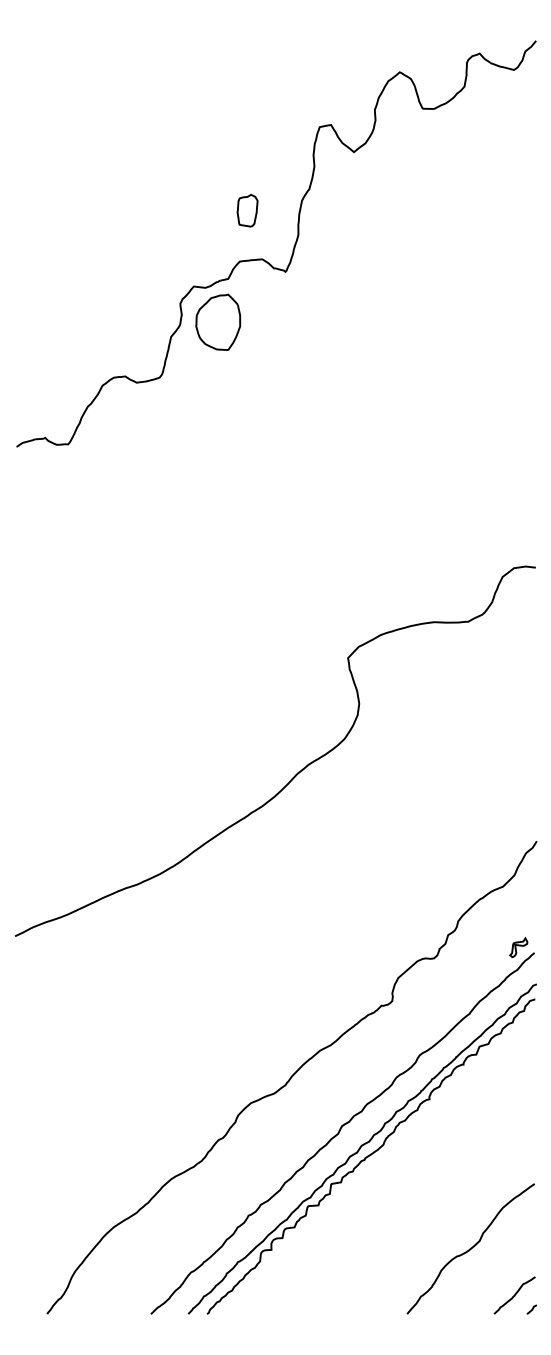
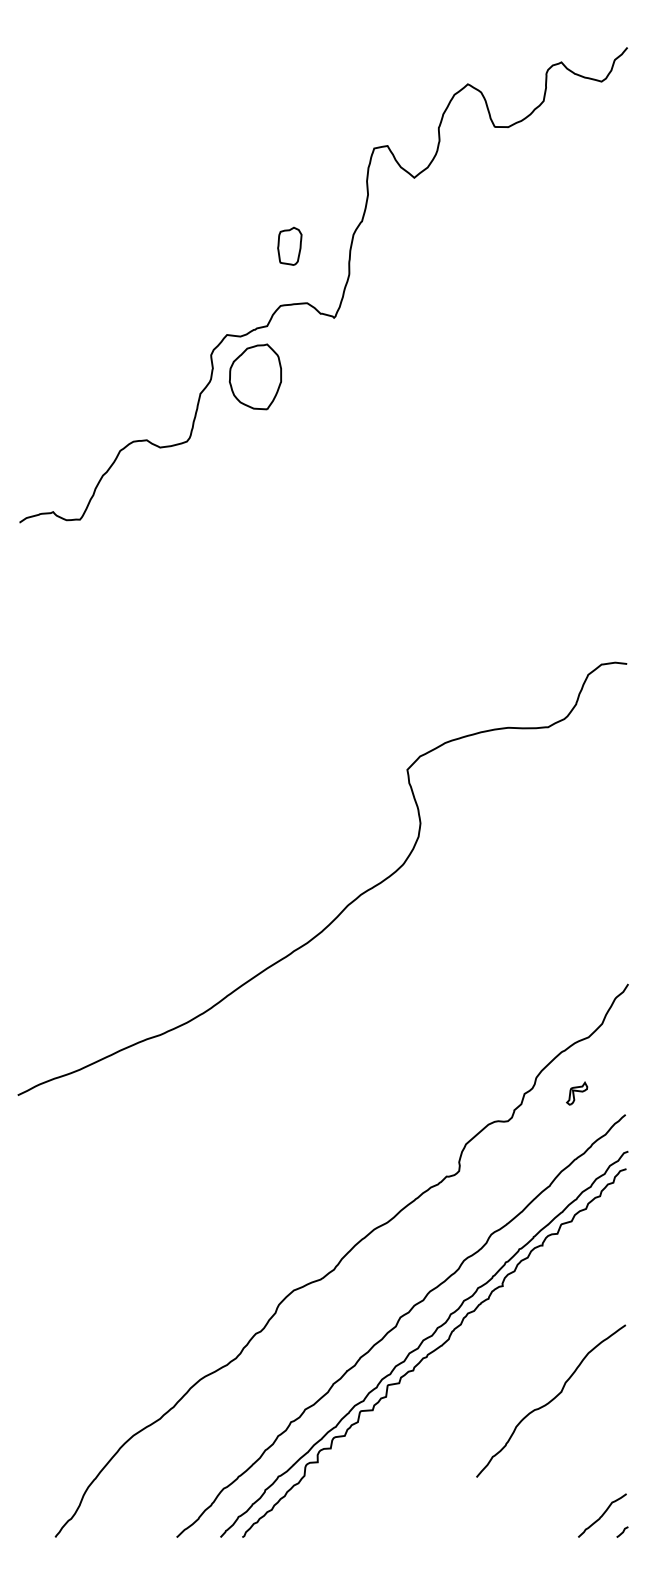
part: (519, 947) -> (577, 1093), moved
curve: (471, 1248) -> (551, 1400), moved

